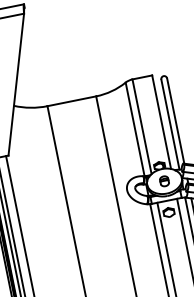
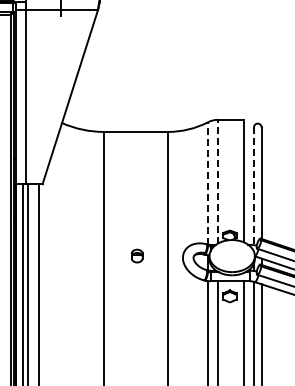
line: (170, 124) -> (254, 186), solid -> dashed
line: (141, 126) -> (217, 181), solid -> dashed
line: (135, 128) -> (208, 182), solid -> dashed
part: (164, 180) -> (137, 255), moved

